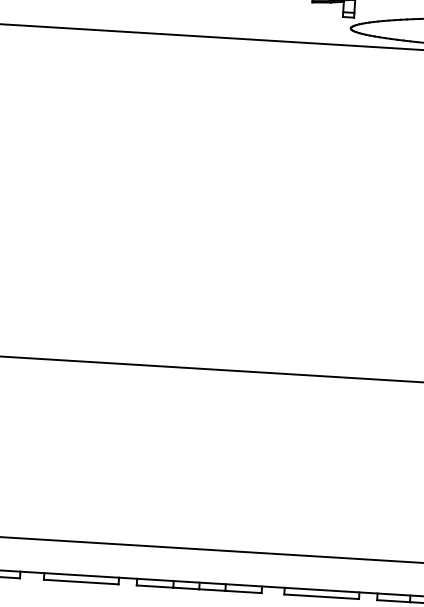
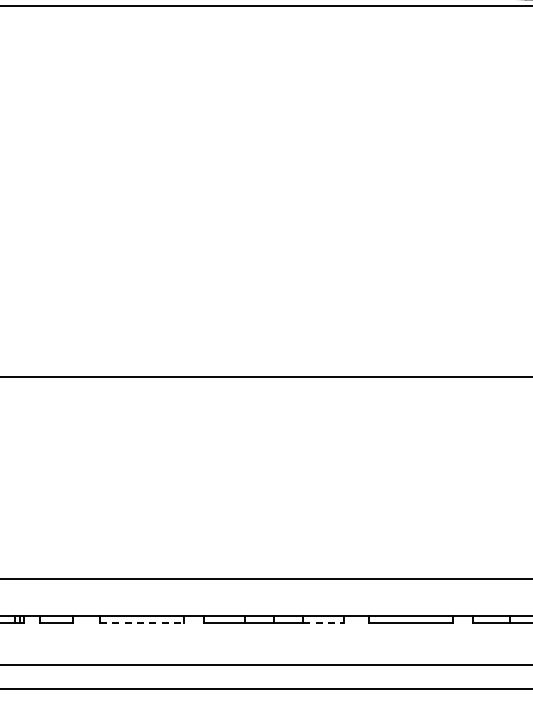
line: (80, 582) -> (141, 623), solid -> dashed
line: (244, 592) -> (324, 623), solid -> dashed

